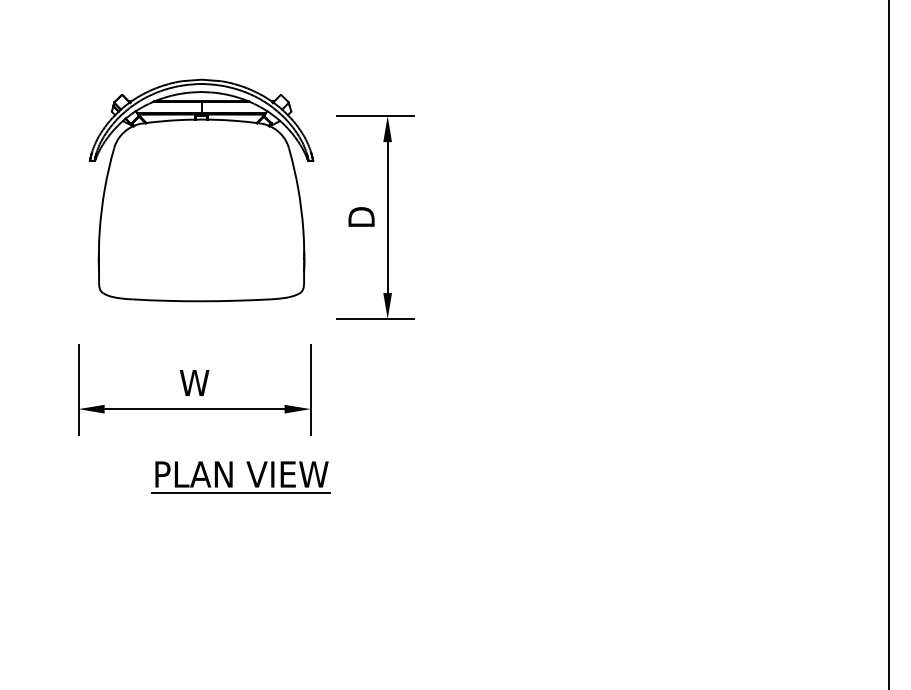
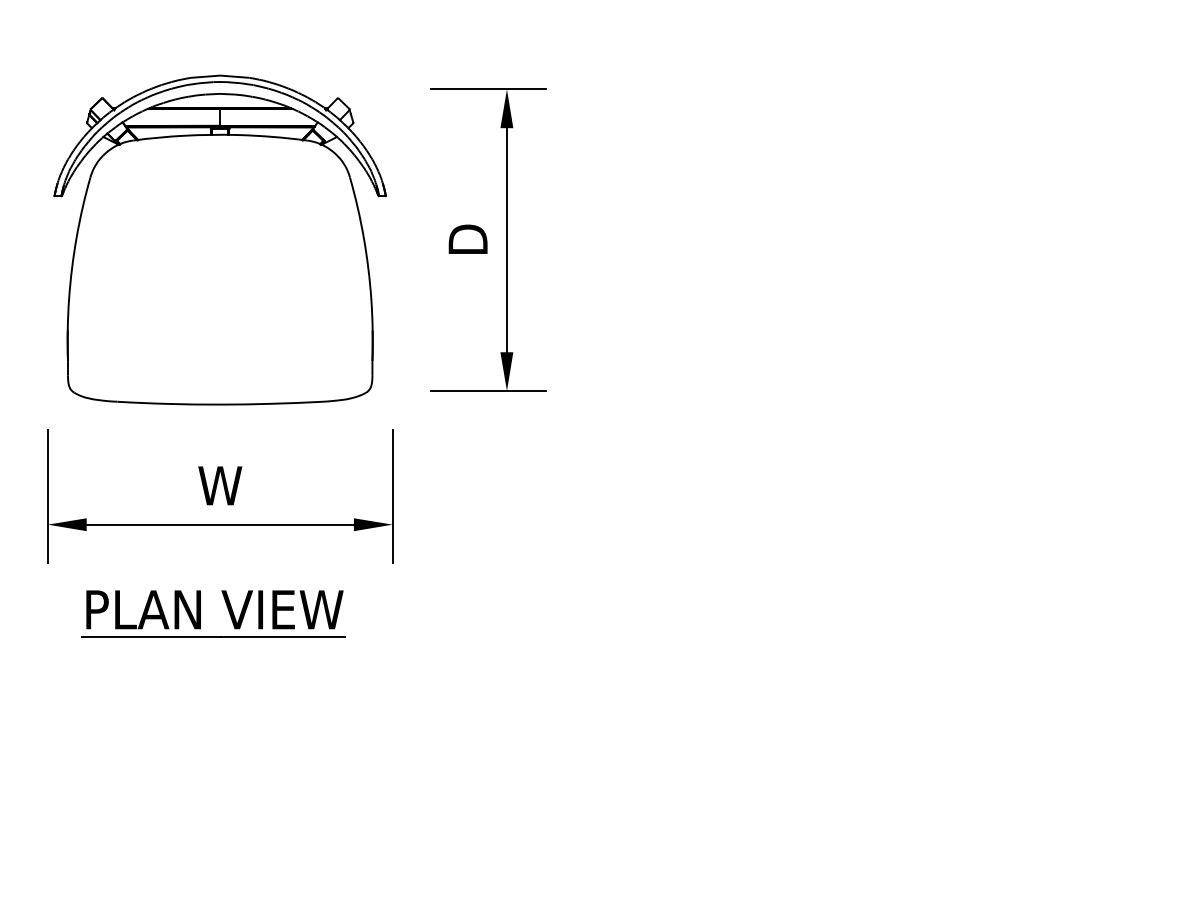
part: (201, 190) -> (220, 240), moved
part: (232, 477) -> (200, 614), moved

